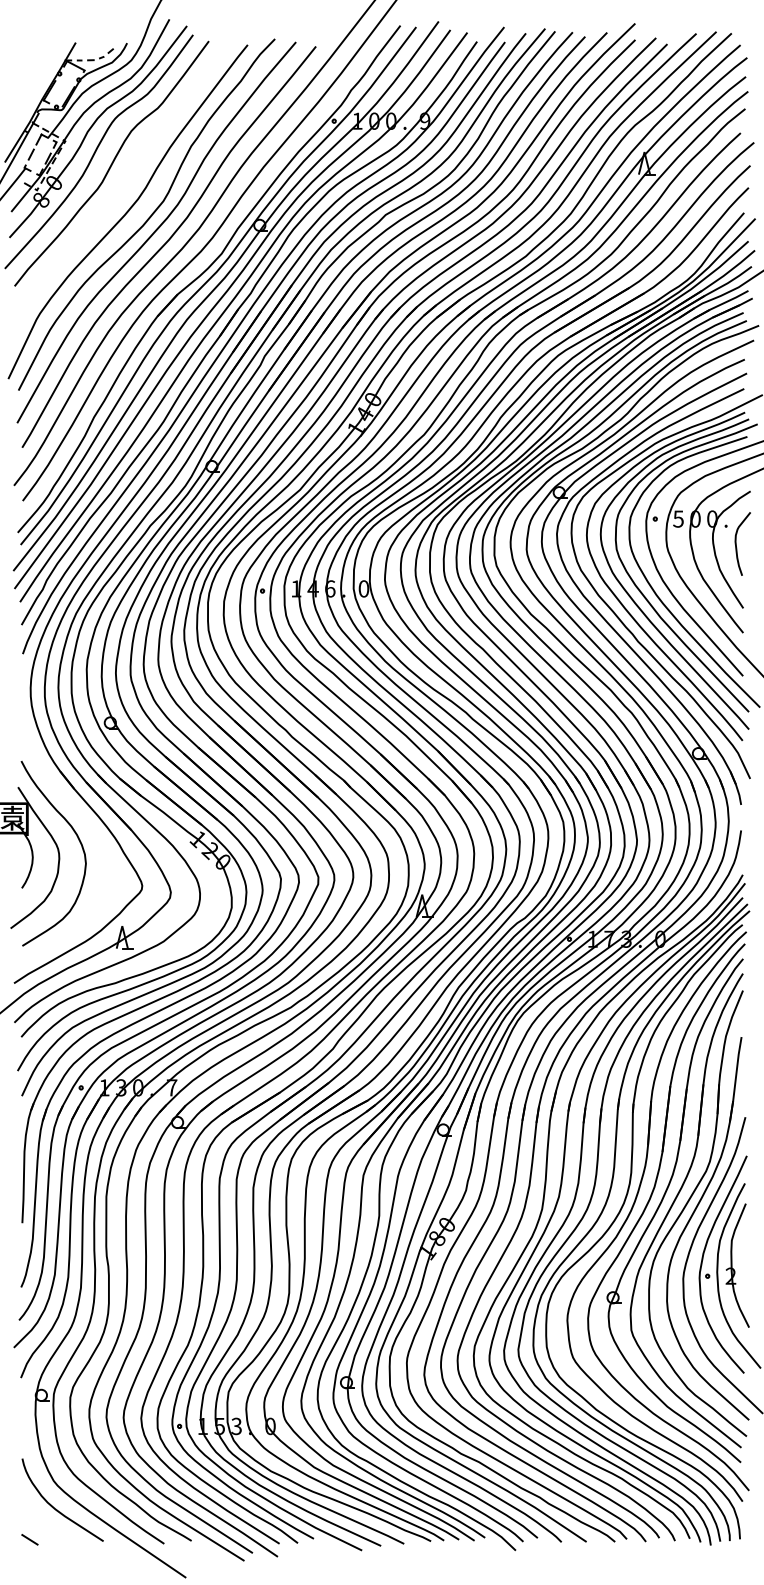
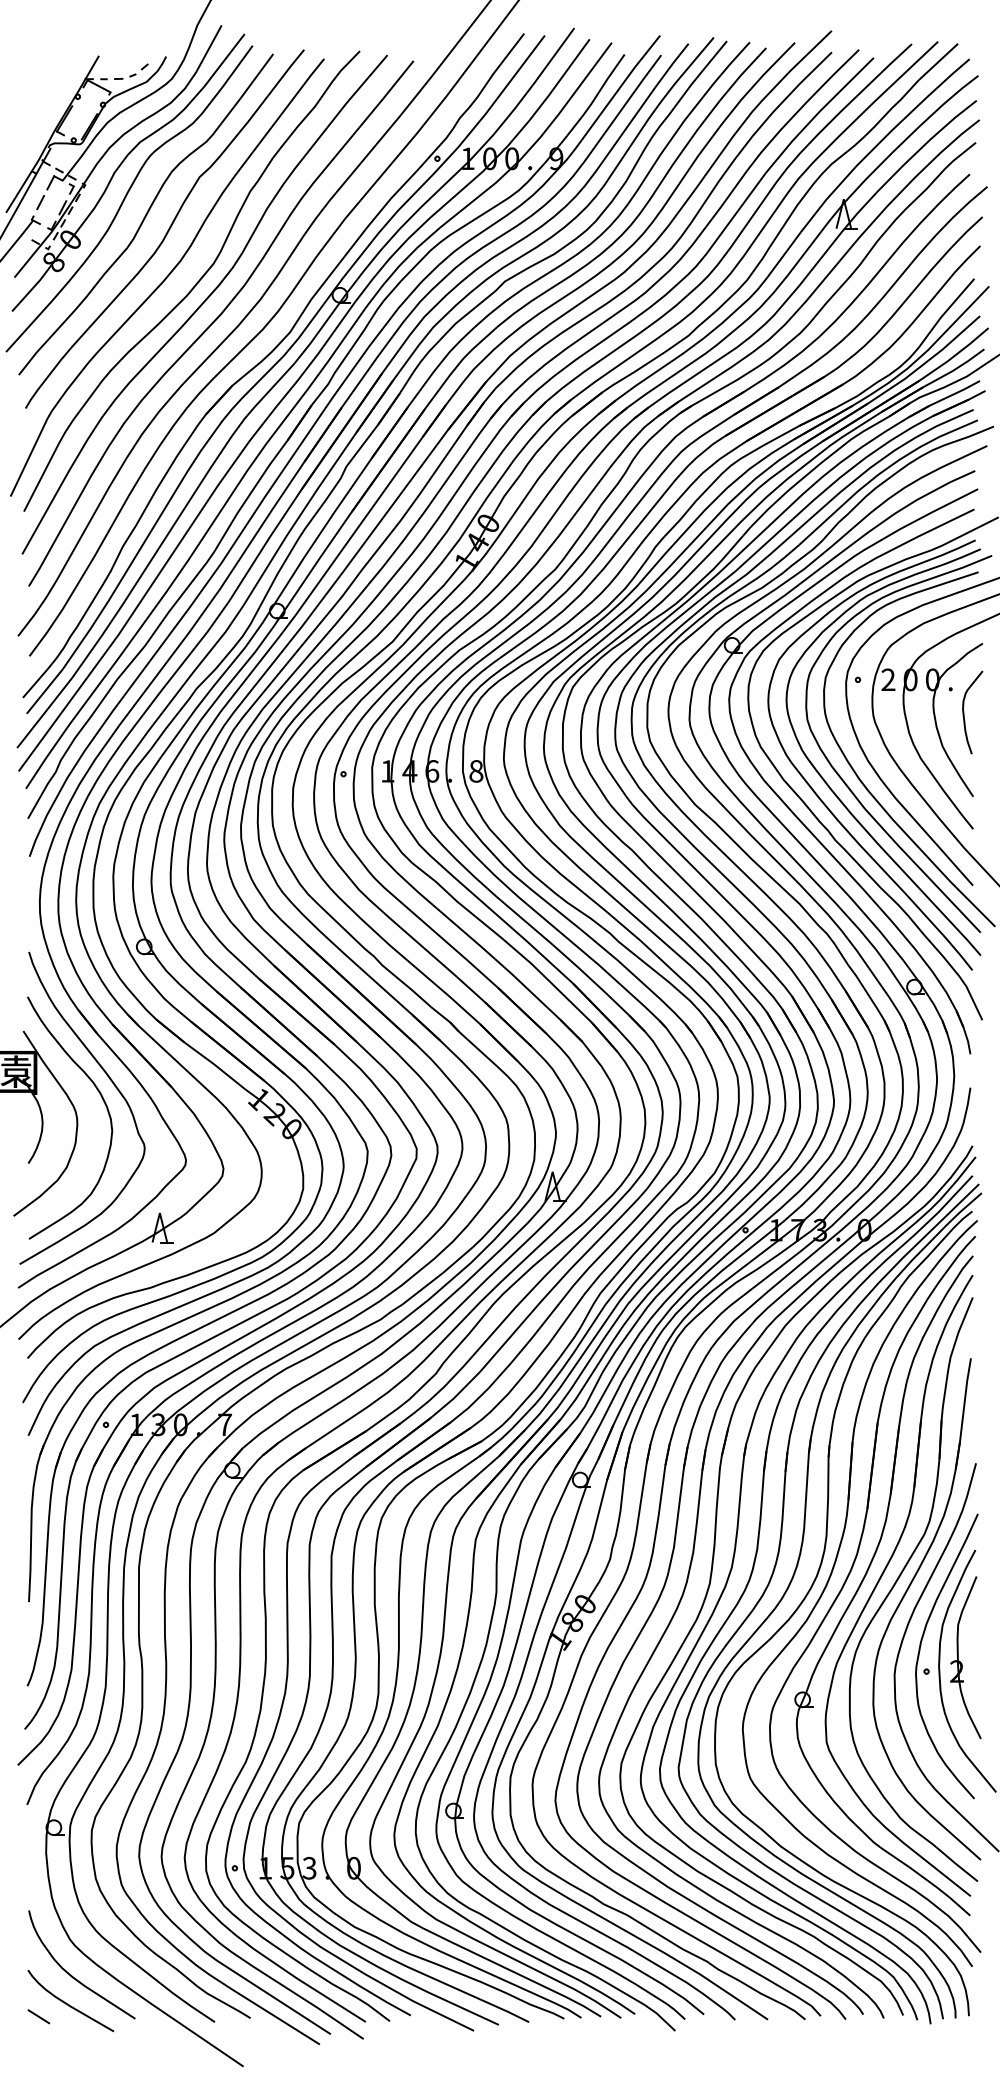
curve: (128, 175) -> (167, 230), added
text: (678, 518) -> (888, 679), 5 -> 2
text: (364, 589) -> (476, 771), 0 -> 8
curve: (87, 829) -> (114, 1086), added
curve: (53, 1530) -> (69, 2004), added

